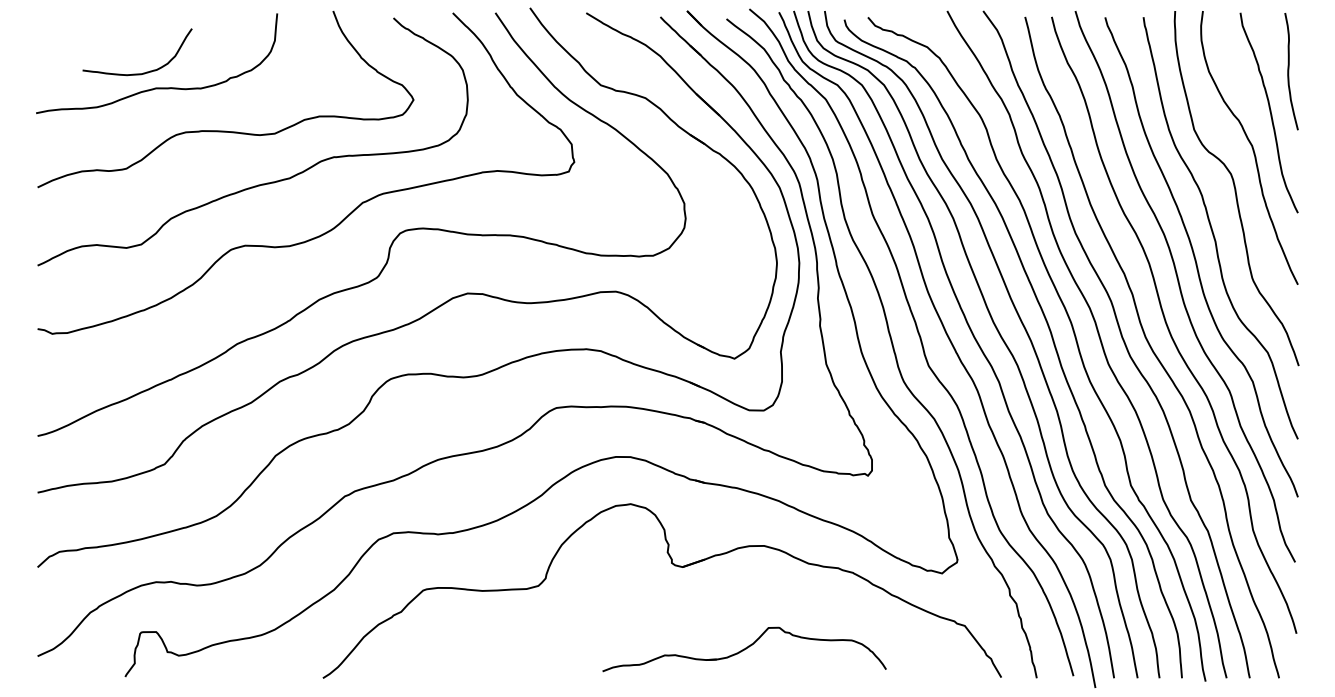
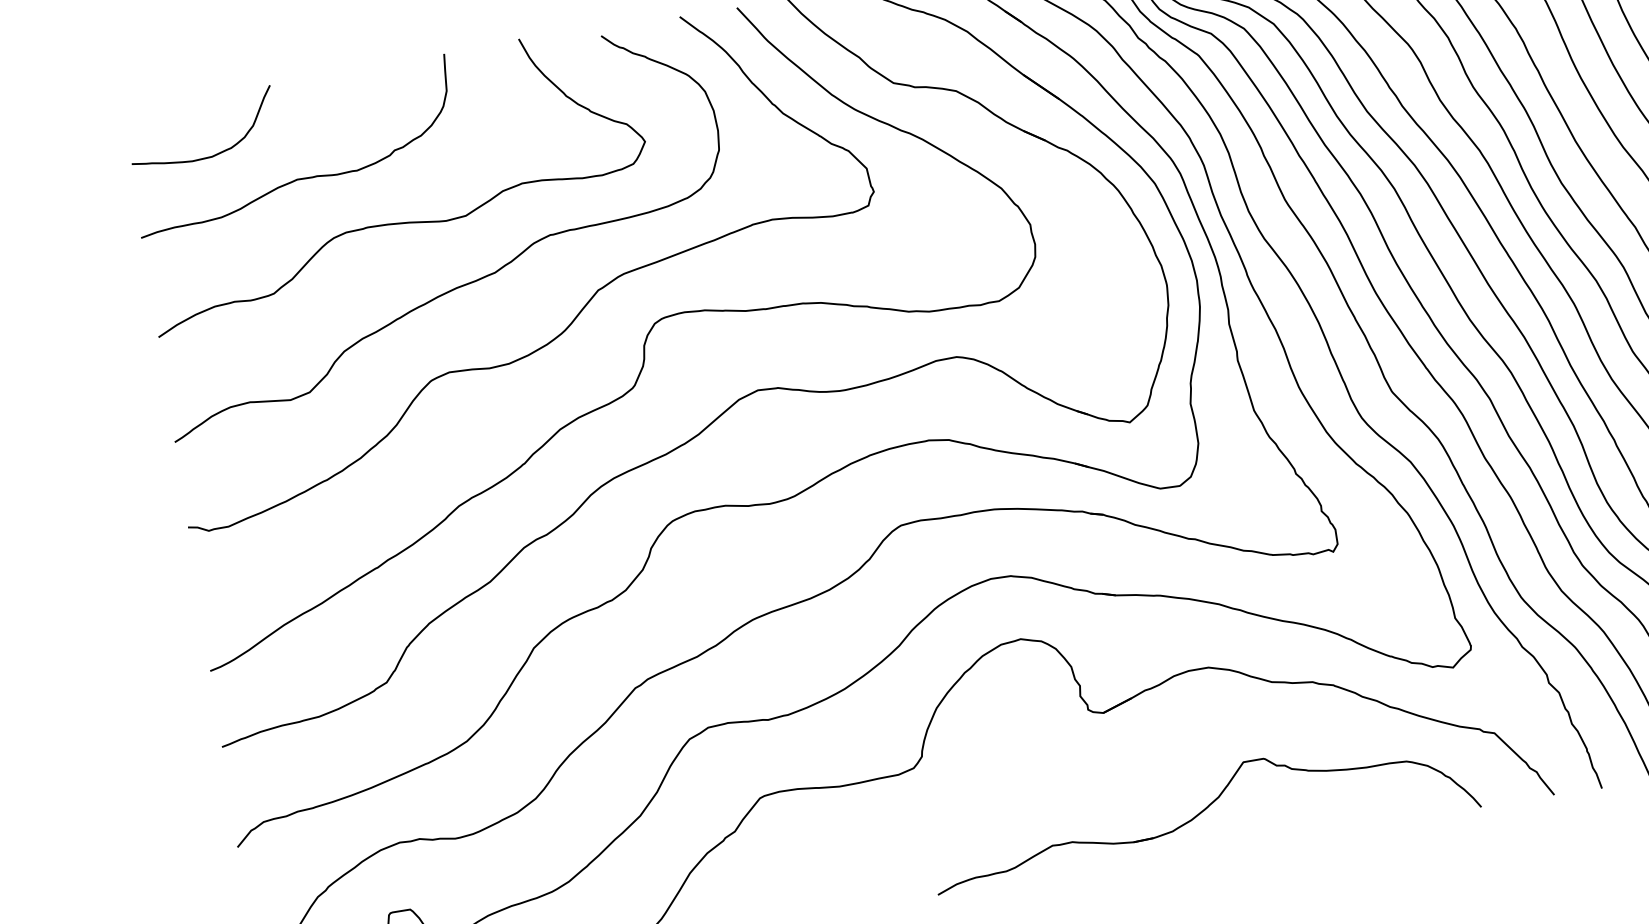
curve: (143, 72) -> (213, 154), moved
part: (744, 649) -> (1203, 810), size x1.43

